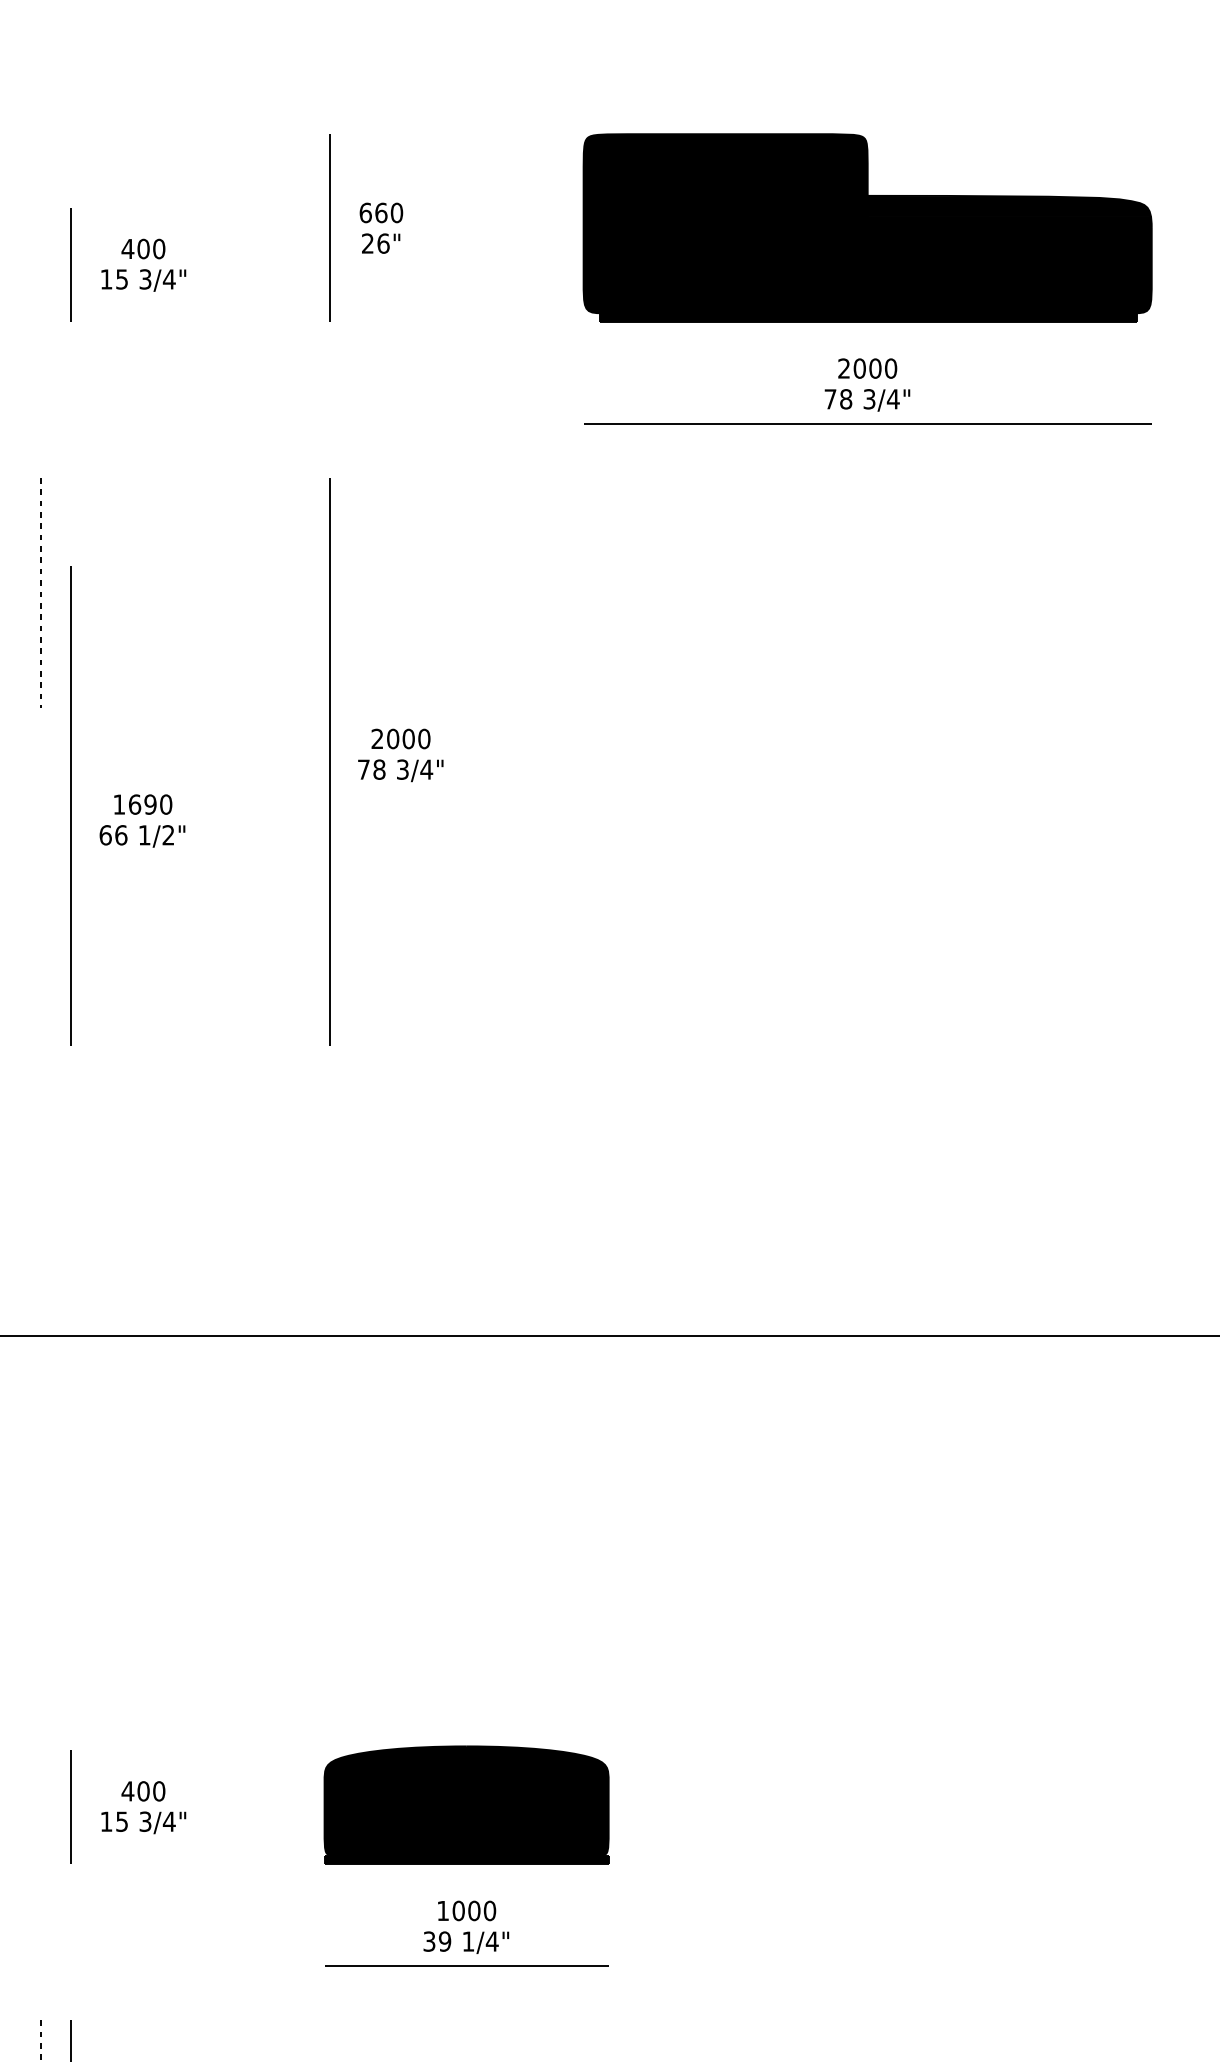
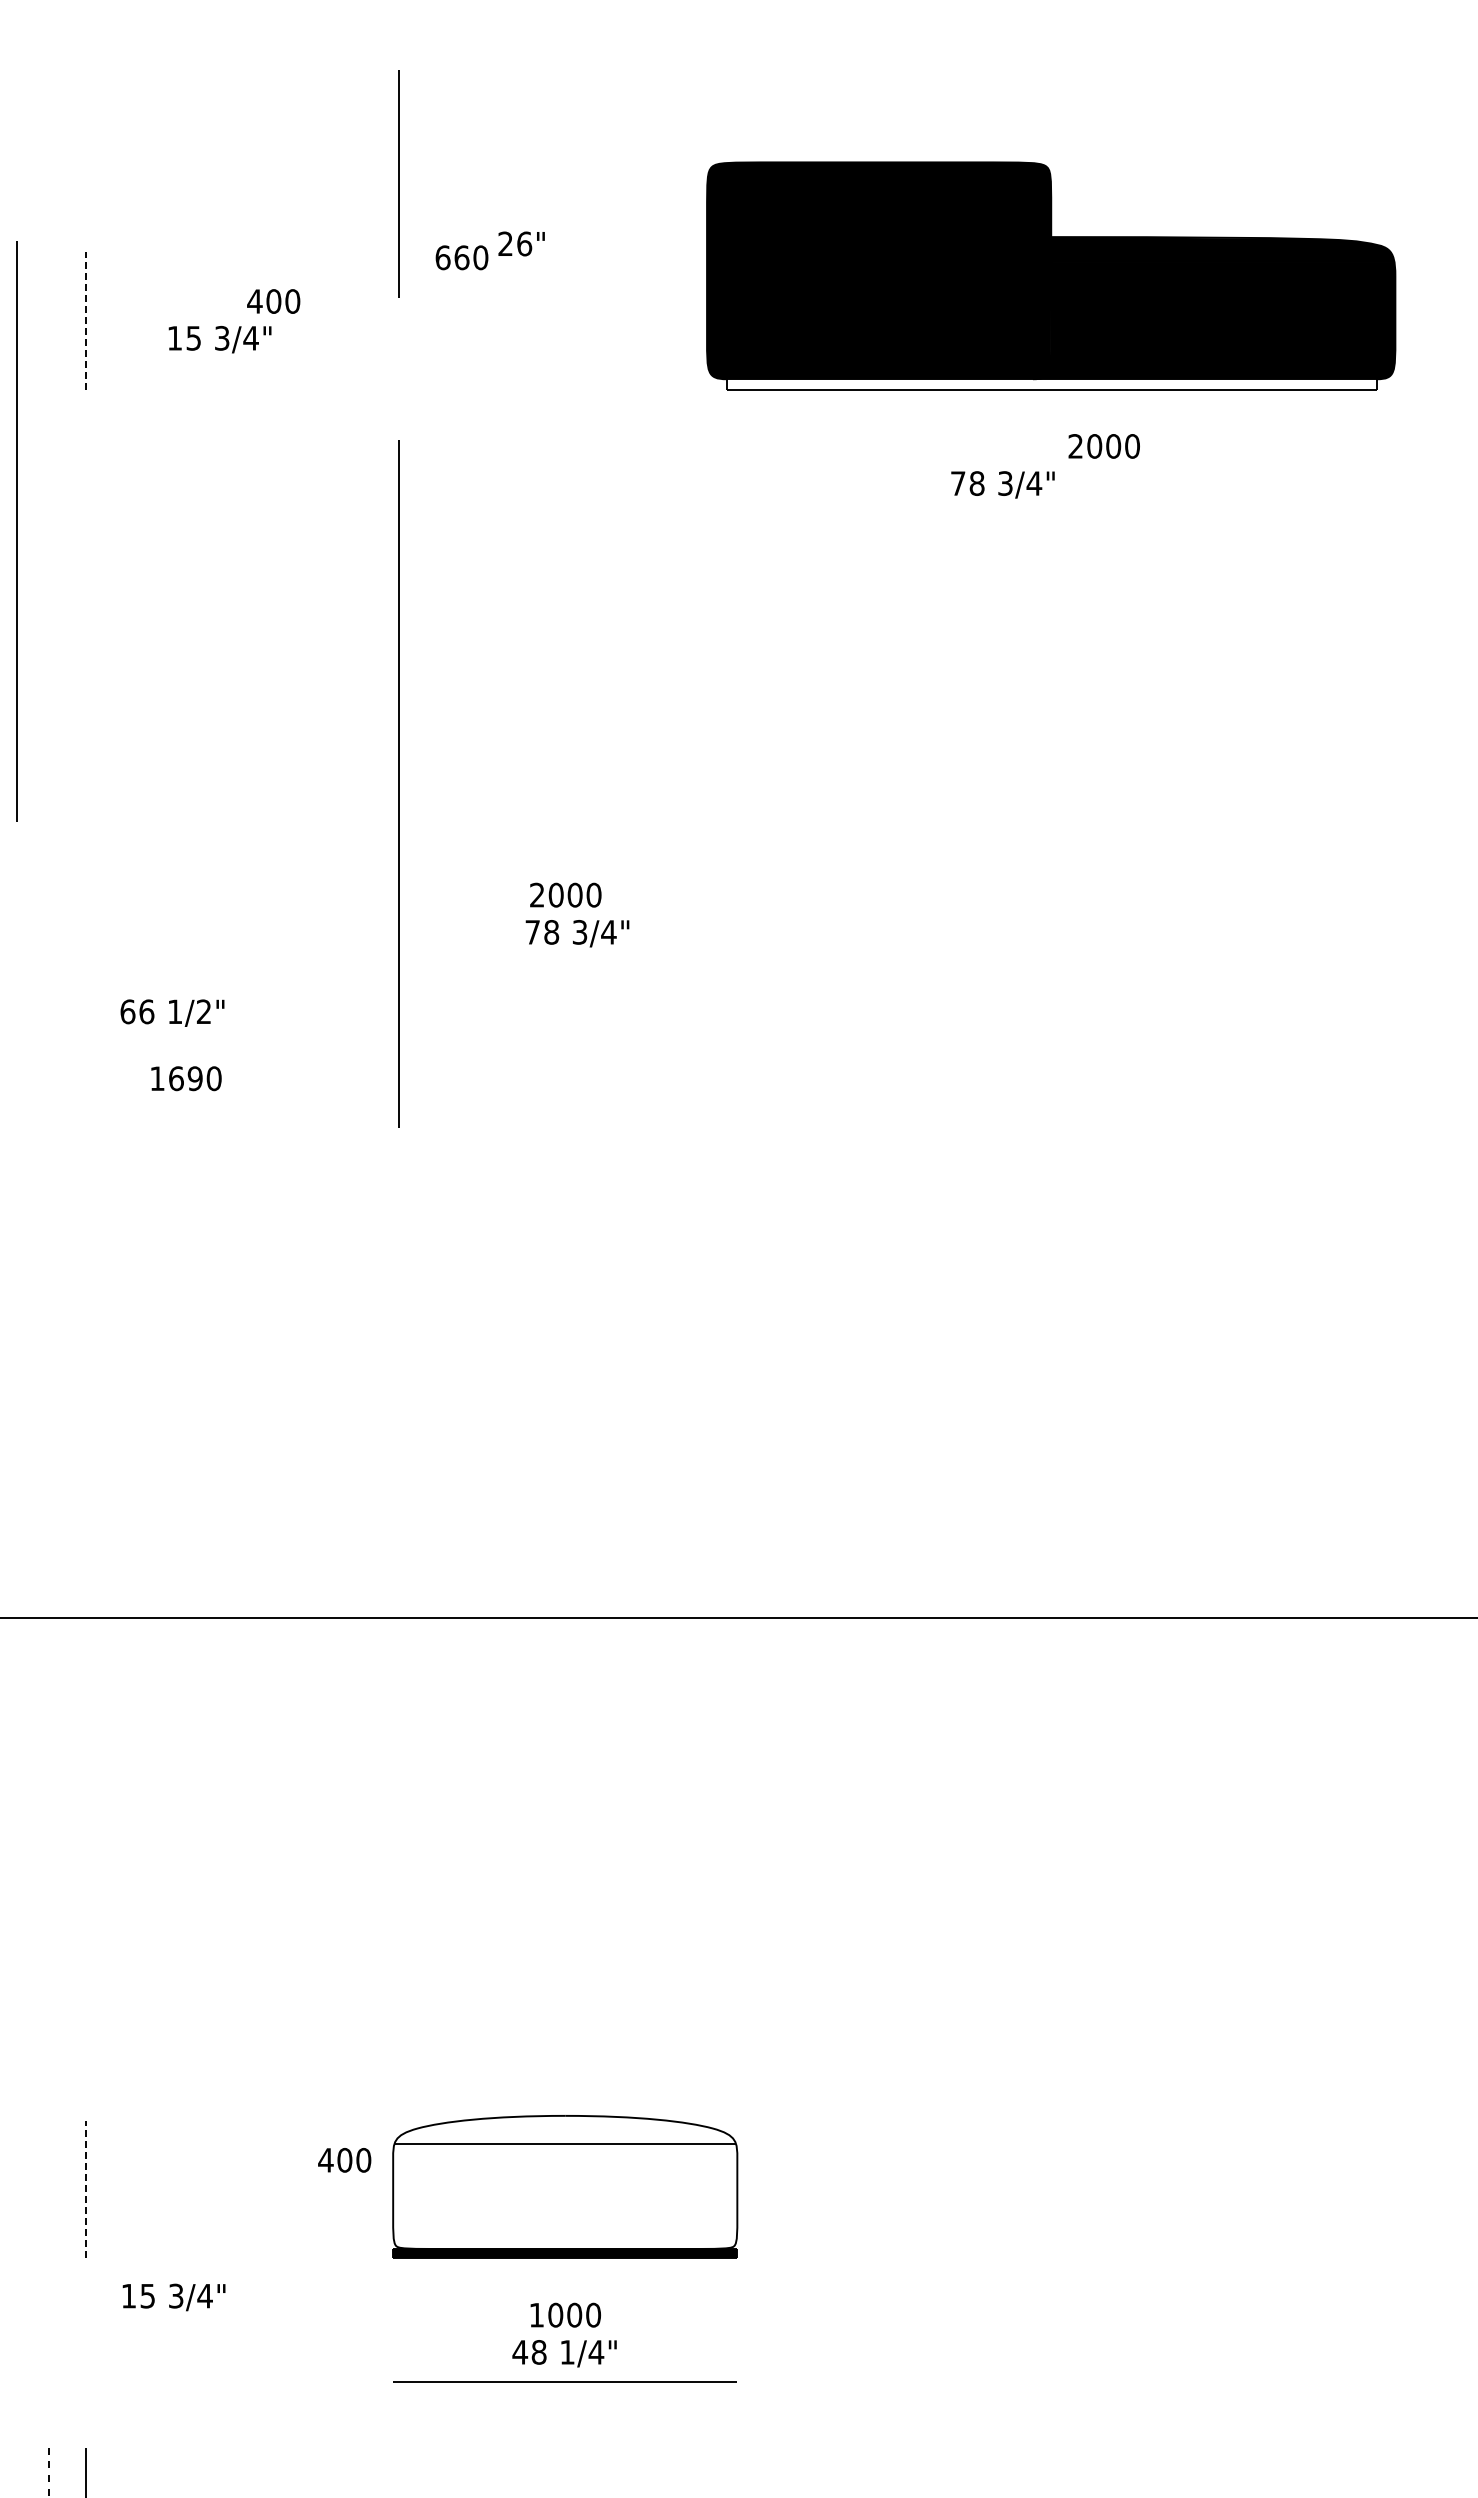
line: (328, 227) -> (398, 183), moved
text: (380, 243) -> (521, 243), moved
text: (143, 249) -> (273, 301), moved
line: (70, 264) -> (85, 320), solid -> dashed
text: (143, 280) -> (219, 339), moved
fill: (867, 317) -> (1051, 384), removed
text: (867, 368) -> (1103, 446), moved
text: (867, 400) -> (1002, 484), moved
line: (867, 423) -> (1050, 512), removed
line: (40, 592) -> (48, 717), removed
text: (400, 738) -> (565, 894), moved
line: (328, 761) -> (398, 783), moved
text: (400, 770) -> (577, 933), moved
text: (143, 804) -> (186, 1078), moved
line: (70, 806) -> (16, 531), moved
text: (143, 1791) -> (344, 2160), moved
fill: (466, 1801) -> (565, 2182), removed
line: (70, 1807) -> (85, 2189), solid -> dashed
text: (143, 1822) -> (173, 2297), moved
text: (437, 1941) -> (529, 2352), 39 -> 48

